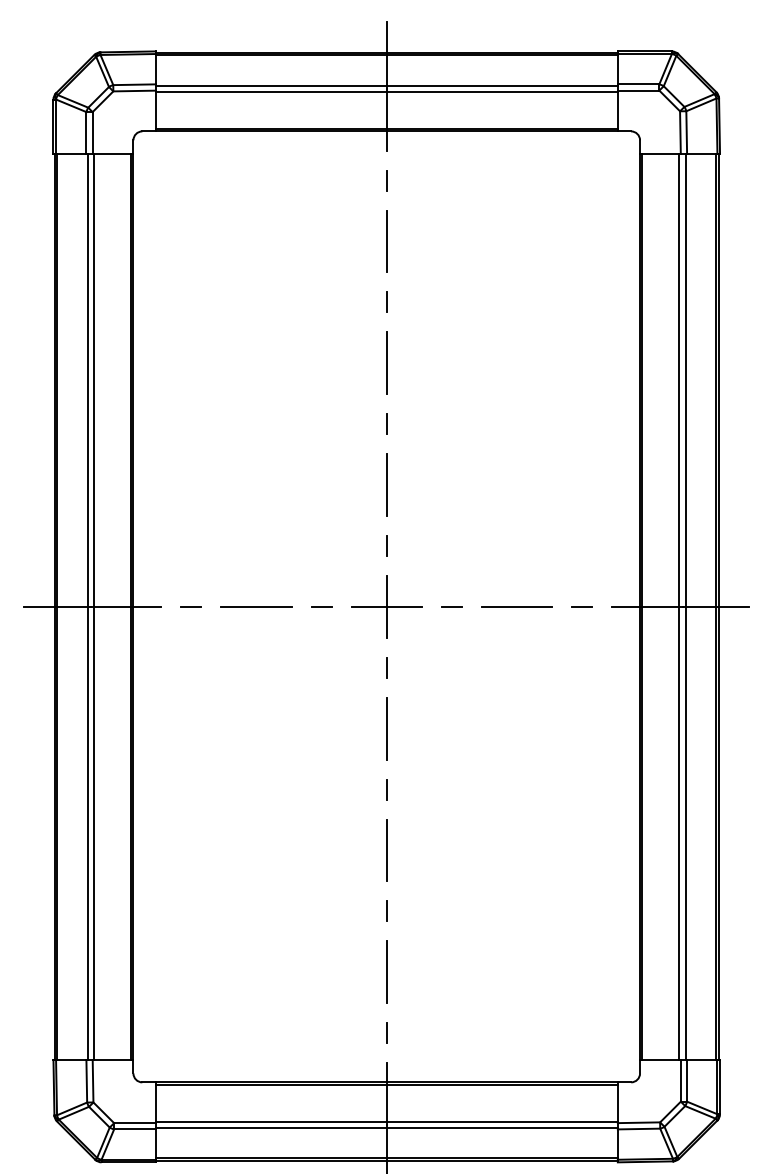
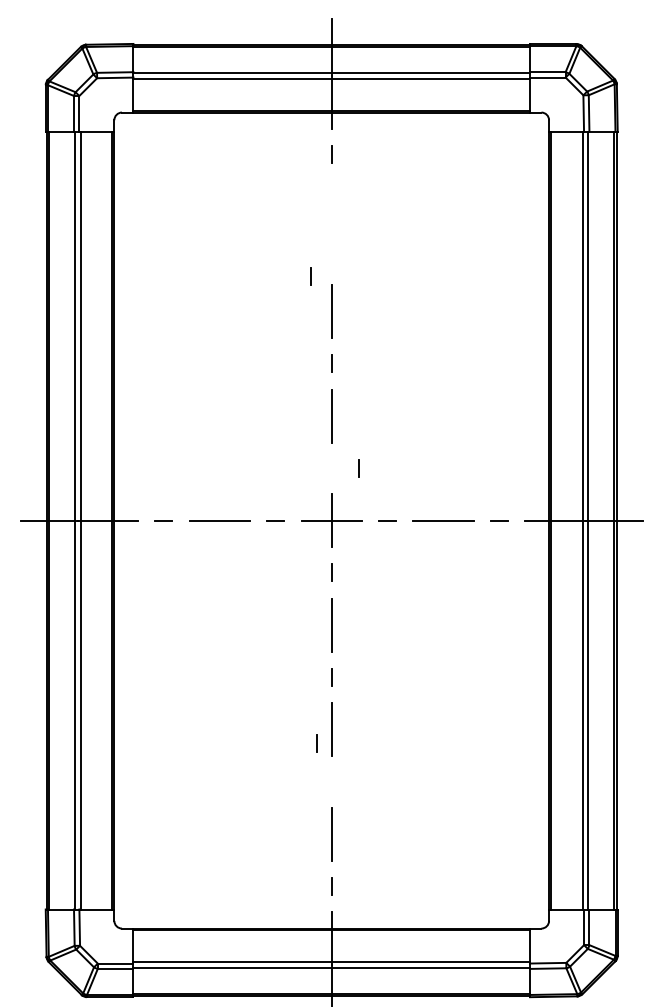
line: (386, 240) -> (331, 206), removed
line: (386, 302) -> (310, 276), moved
line: (386, 546) -> (358, 468), moved
line: (386, 910) -> (316, 743), moved

